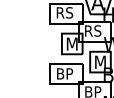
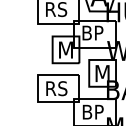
text: (93, 30) -> (93, 32), RS -> BP
text: (65, 73) -> (57, 88), BP -> RS

